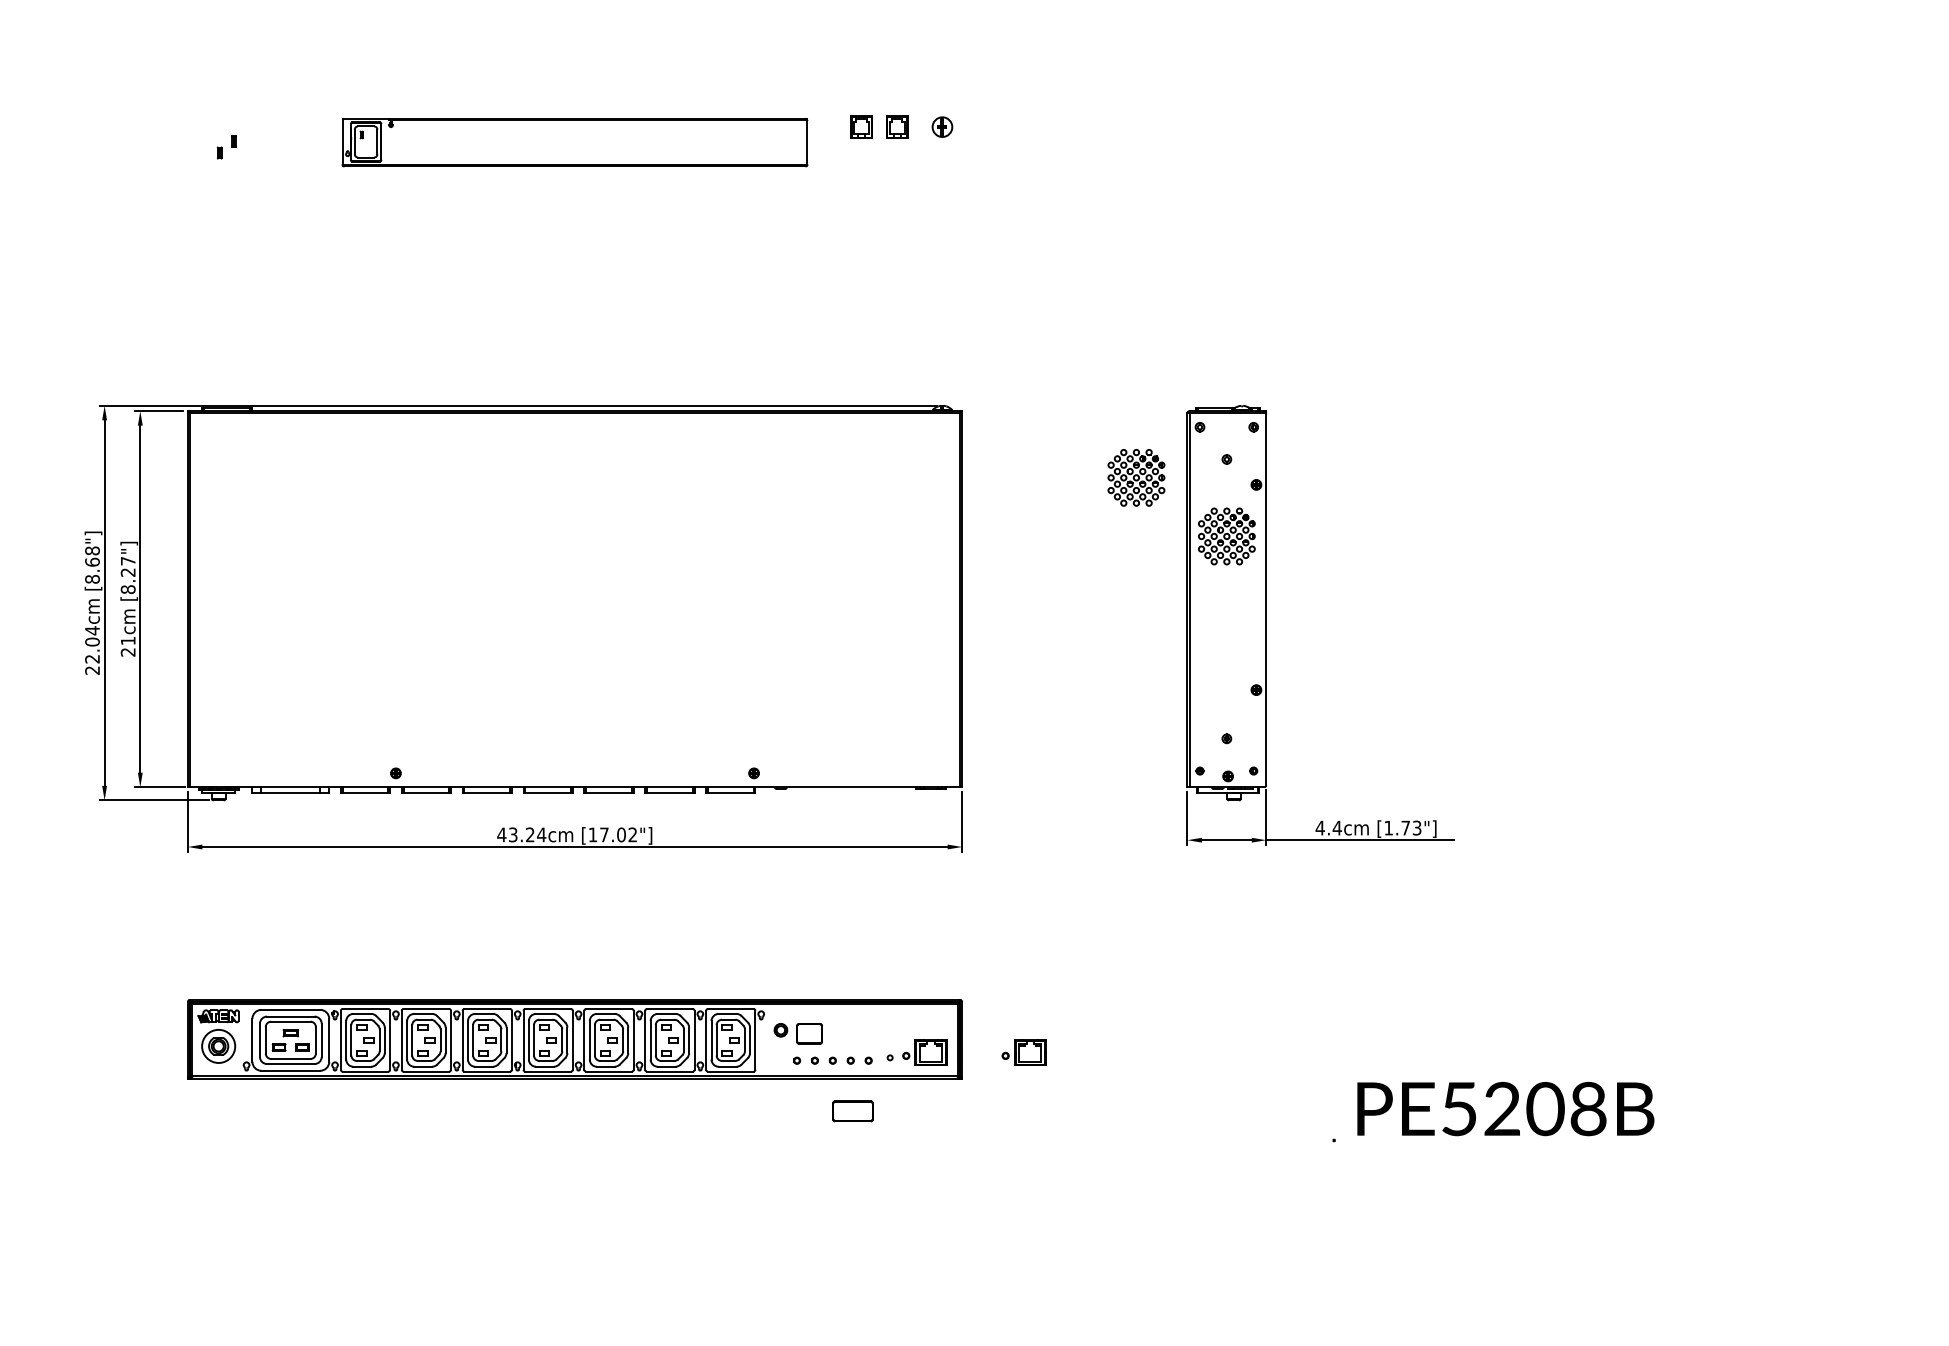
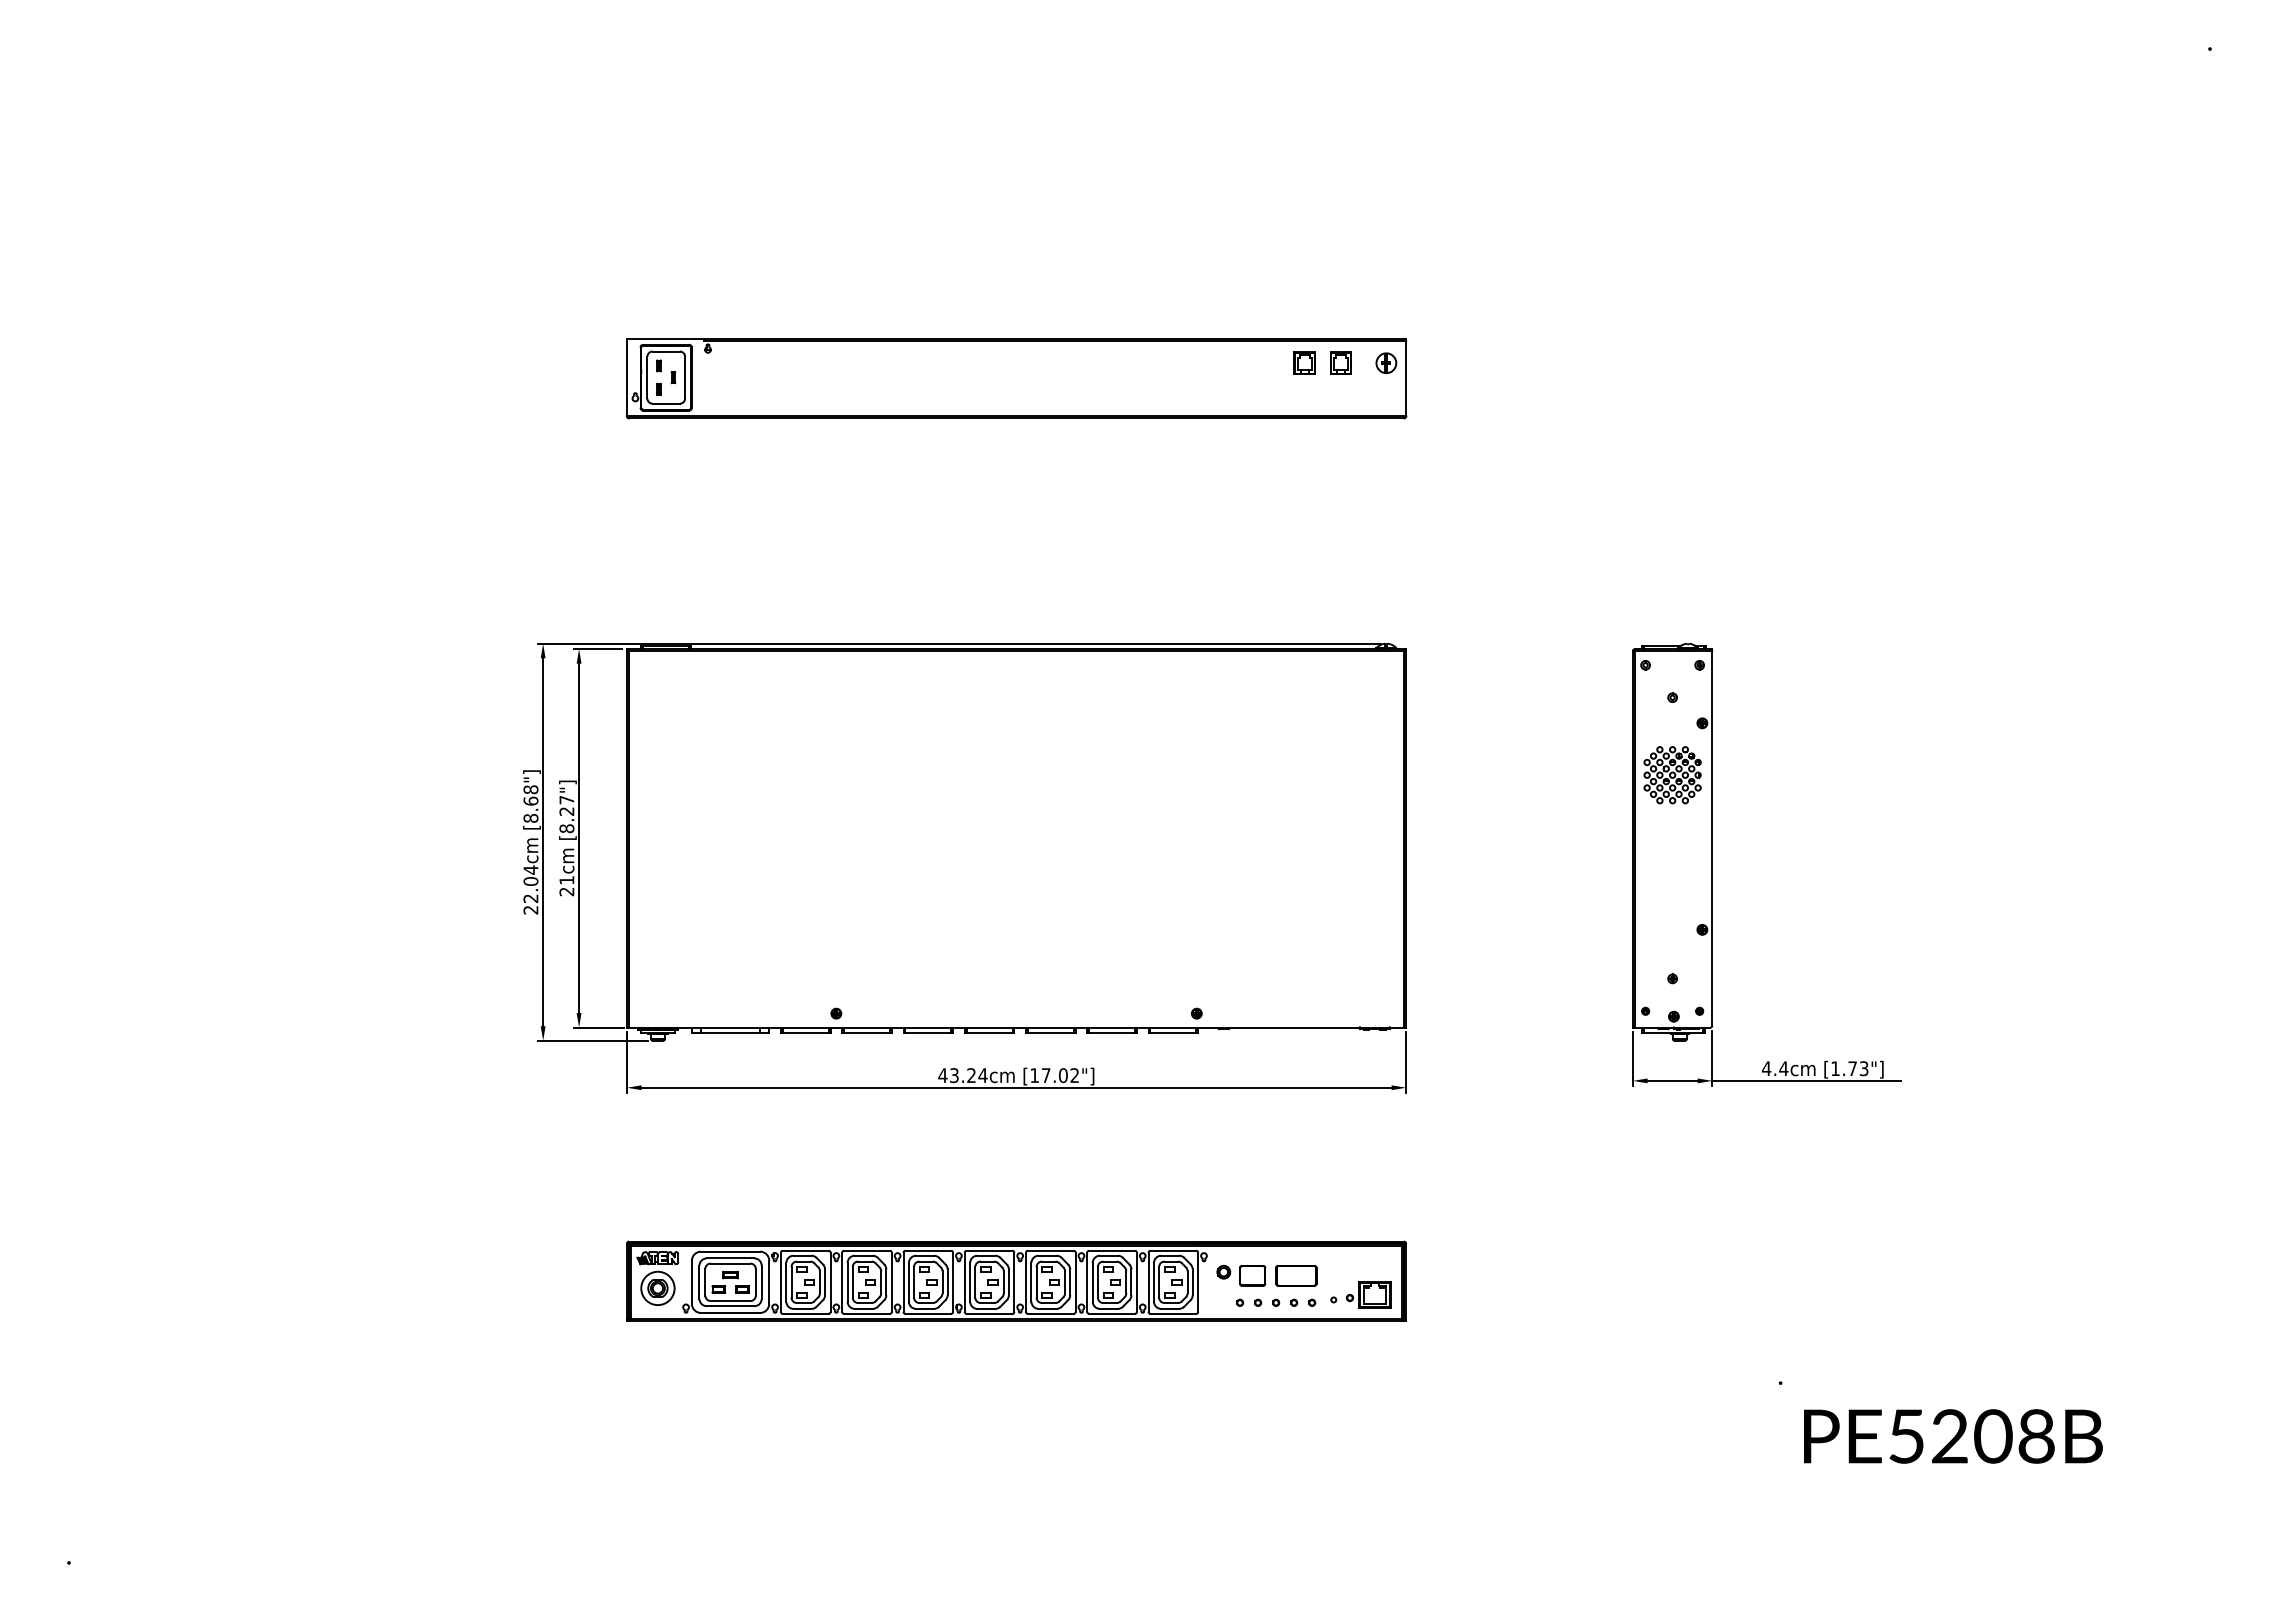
part: (574, 142) -> (1016, 378), size x1.67
part: (1136, 478) -> (1581, 716), removed
part: (1024, 1052) -> (1468, 1294), removed
text: (1505, 1109) -> (1953, 1436), moved
part: (853, 1111) -> (1296, 1275), moved

